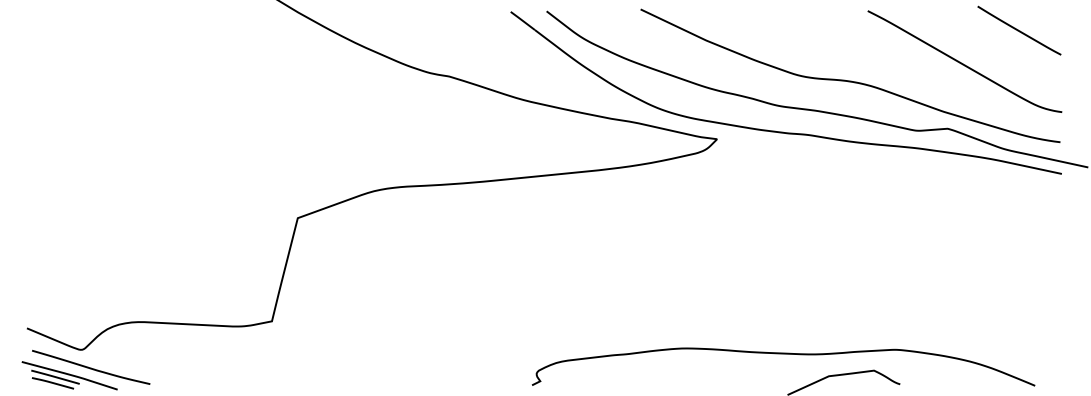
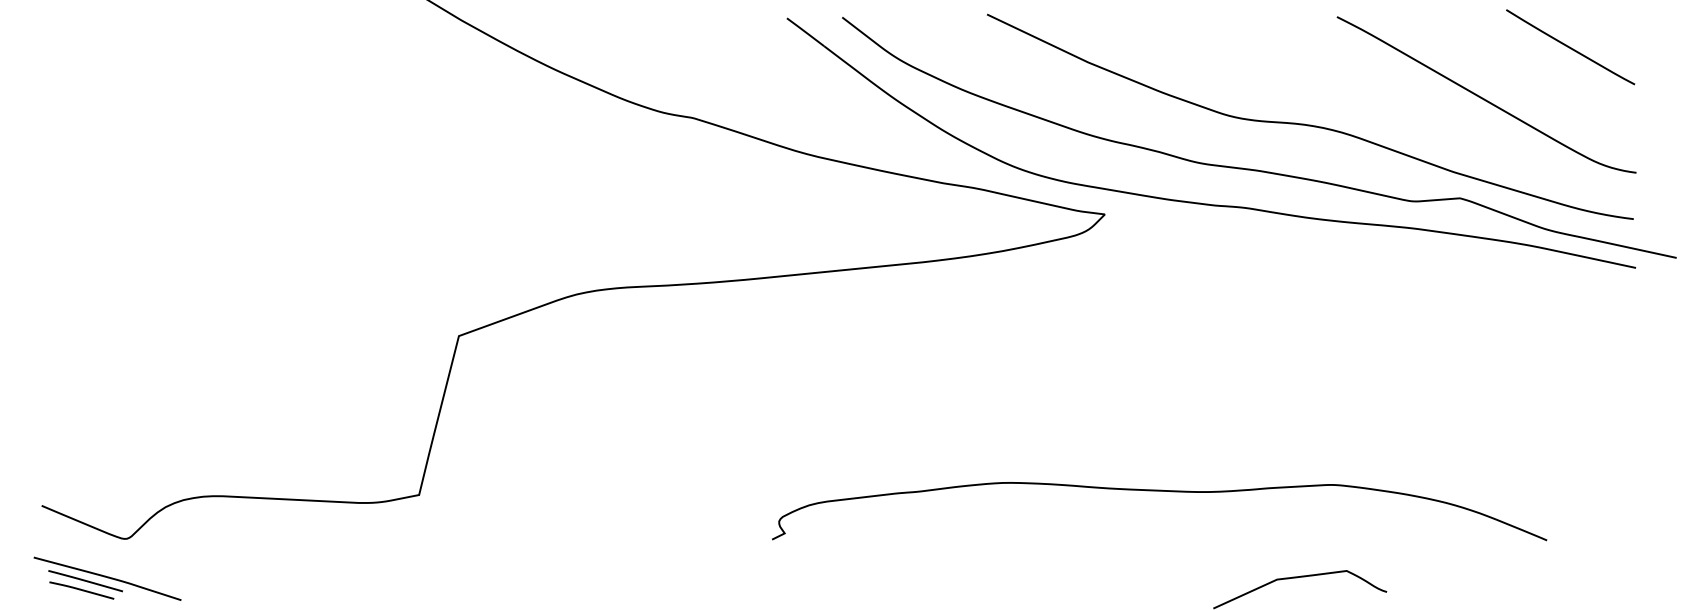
curve: (783, 354) -> (1159, 492), moved
curve: (91, 367) -> (141, 566), removed

